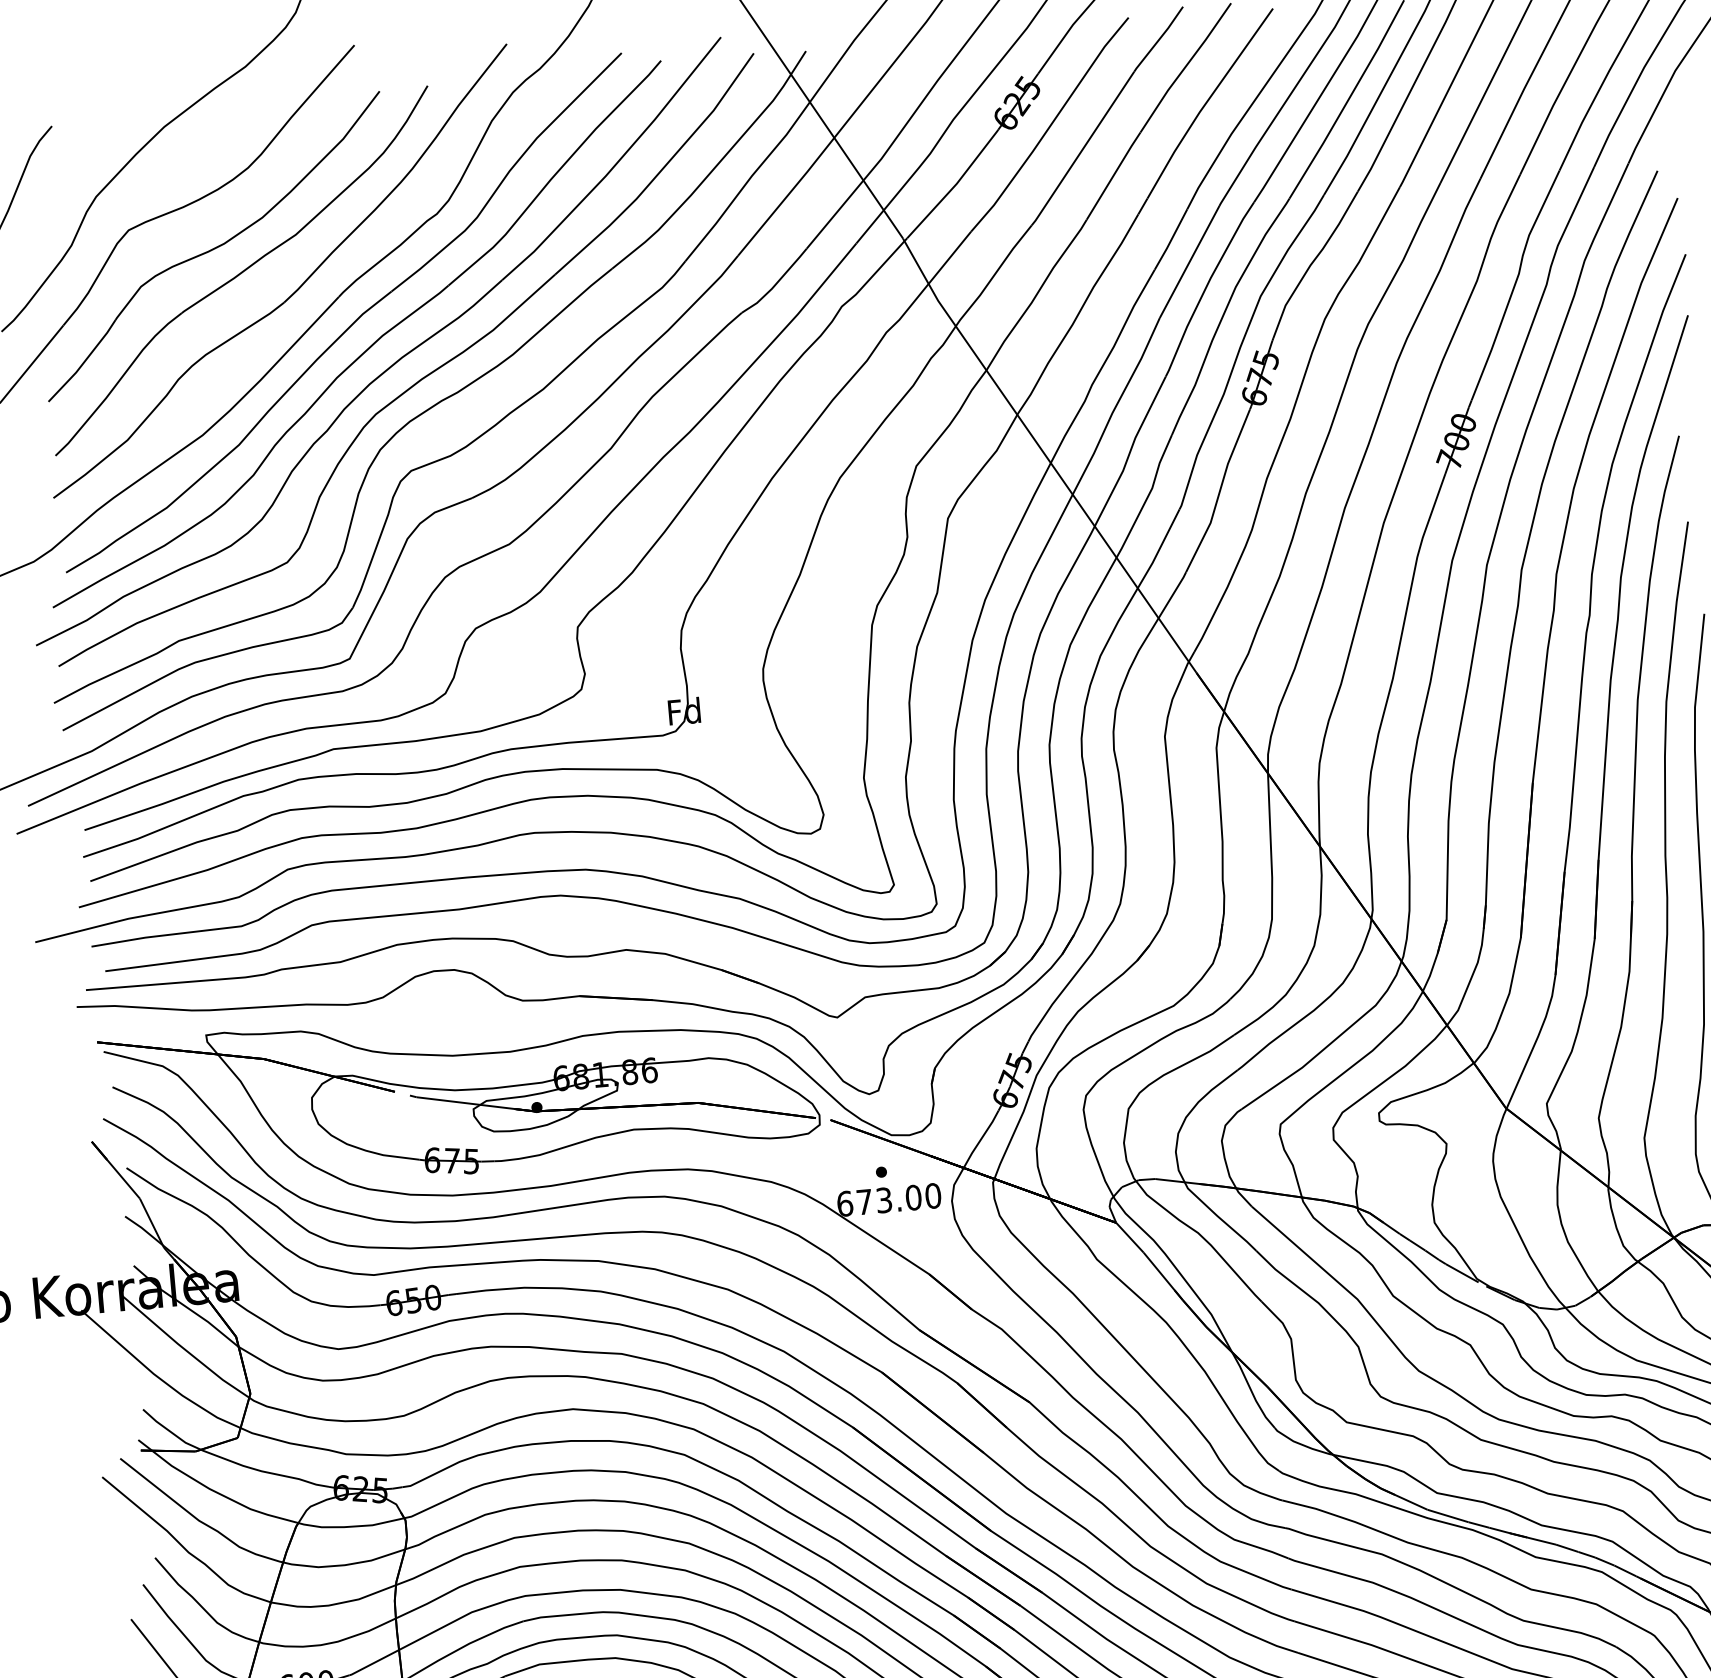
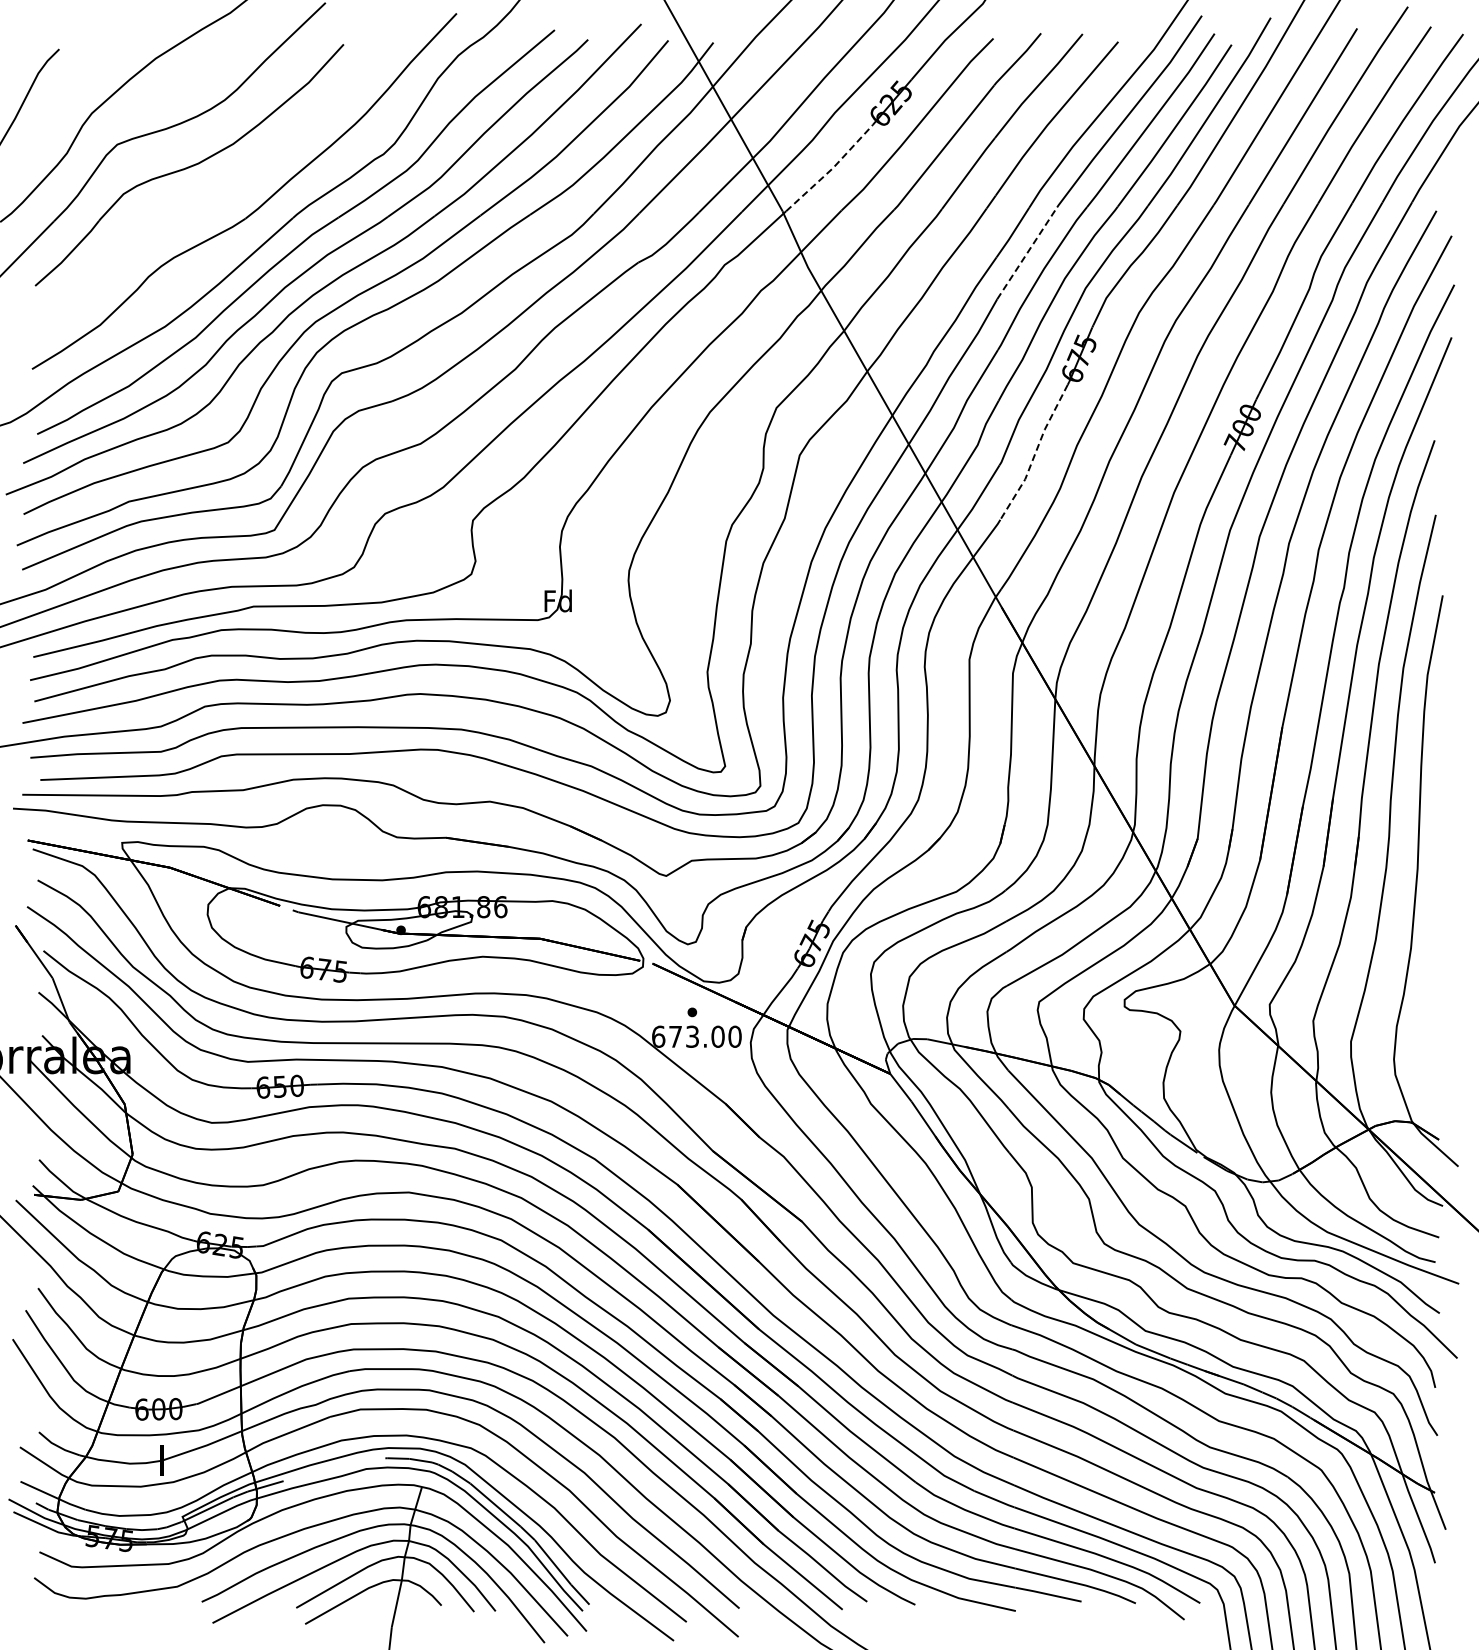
line: (956, 184) -> (832, 168), solid -> dashed
line: (1189, 262) -> (1027, 253), solid -> dashed
part: (240, 271) -> (210, 188), removed
line: (1219, 492) -> (1035, 453), solid -> dashed

